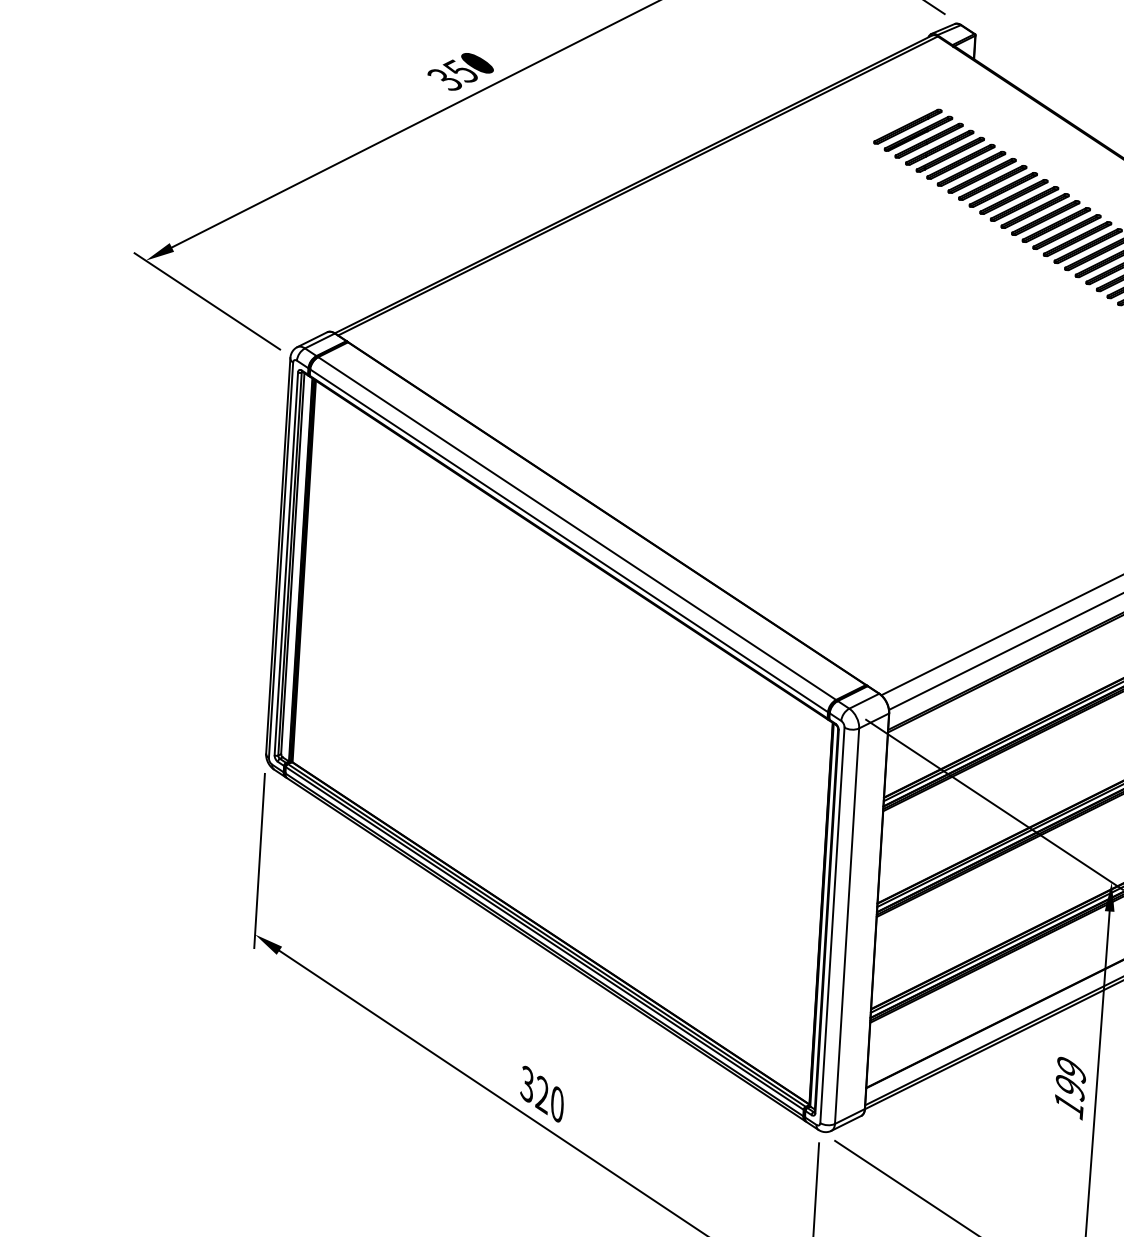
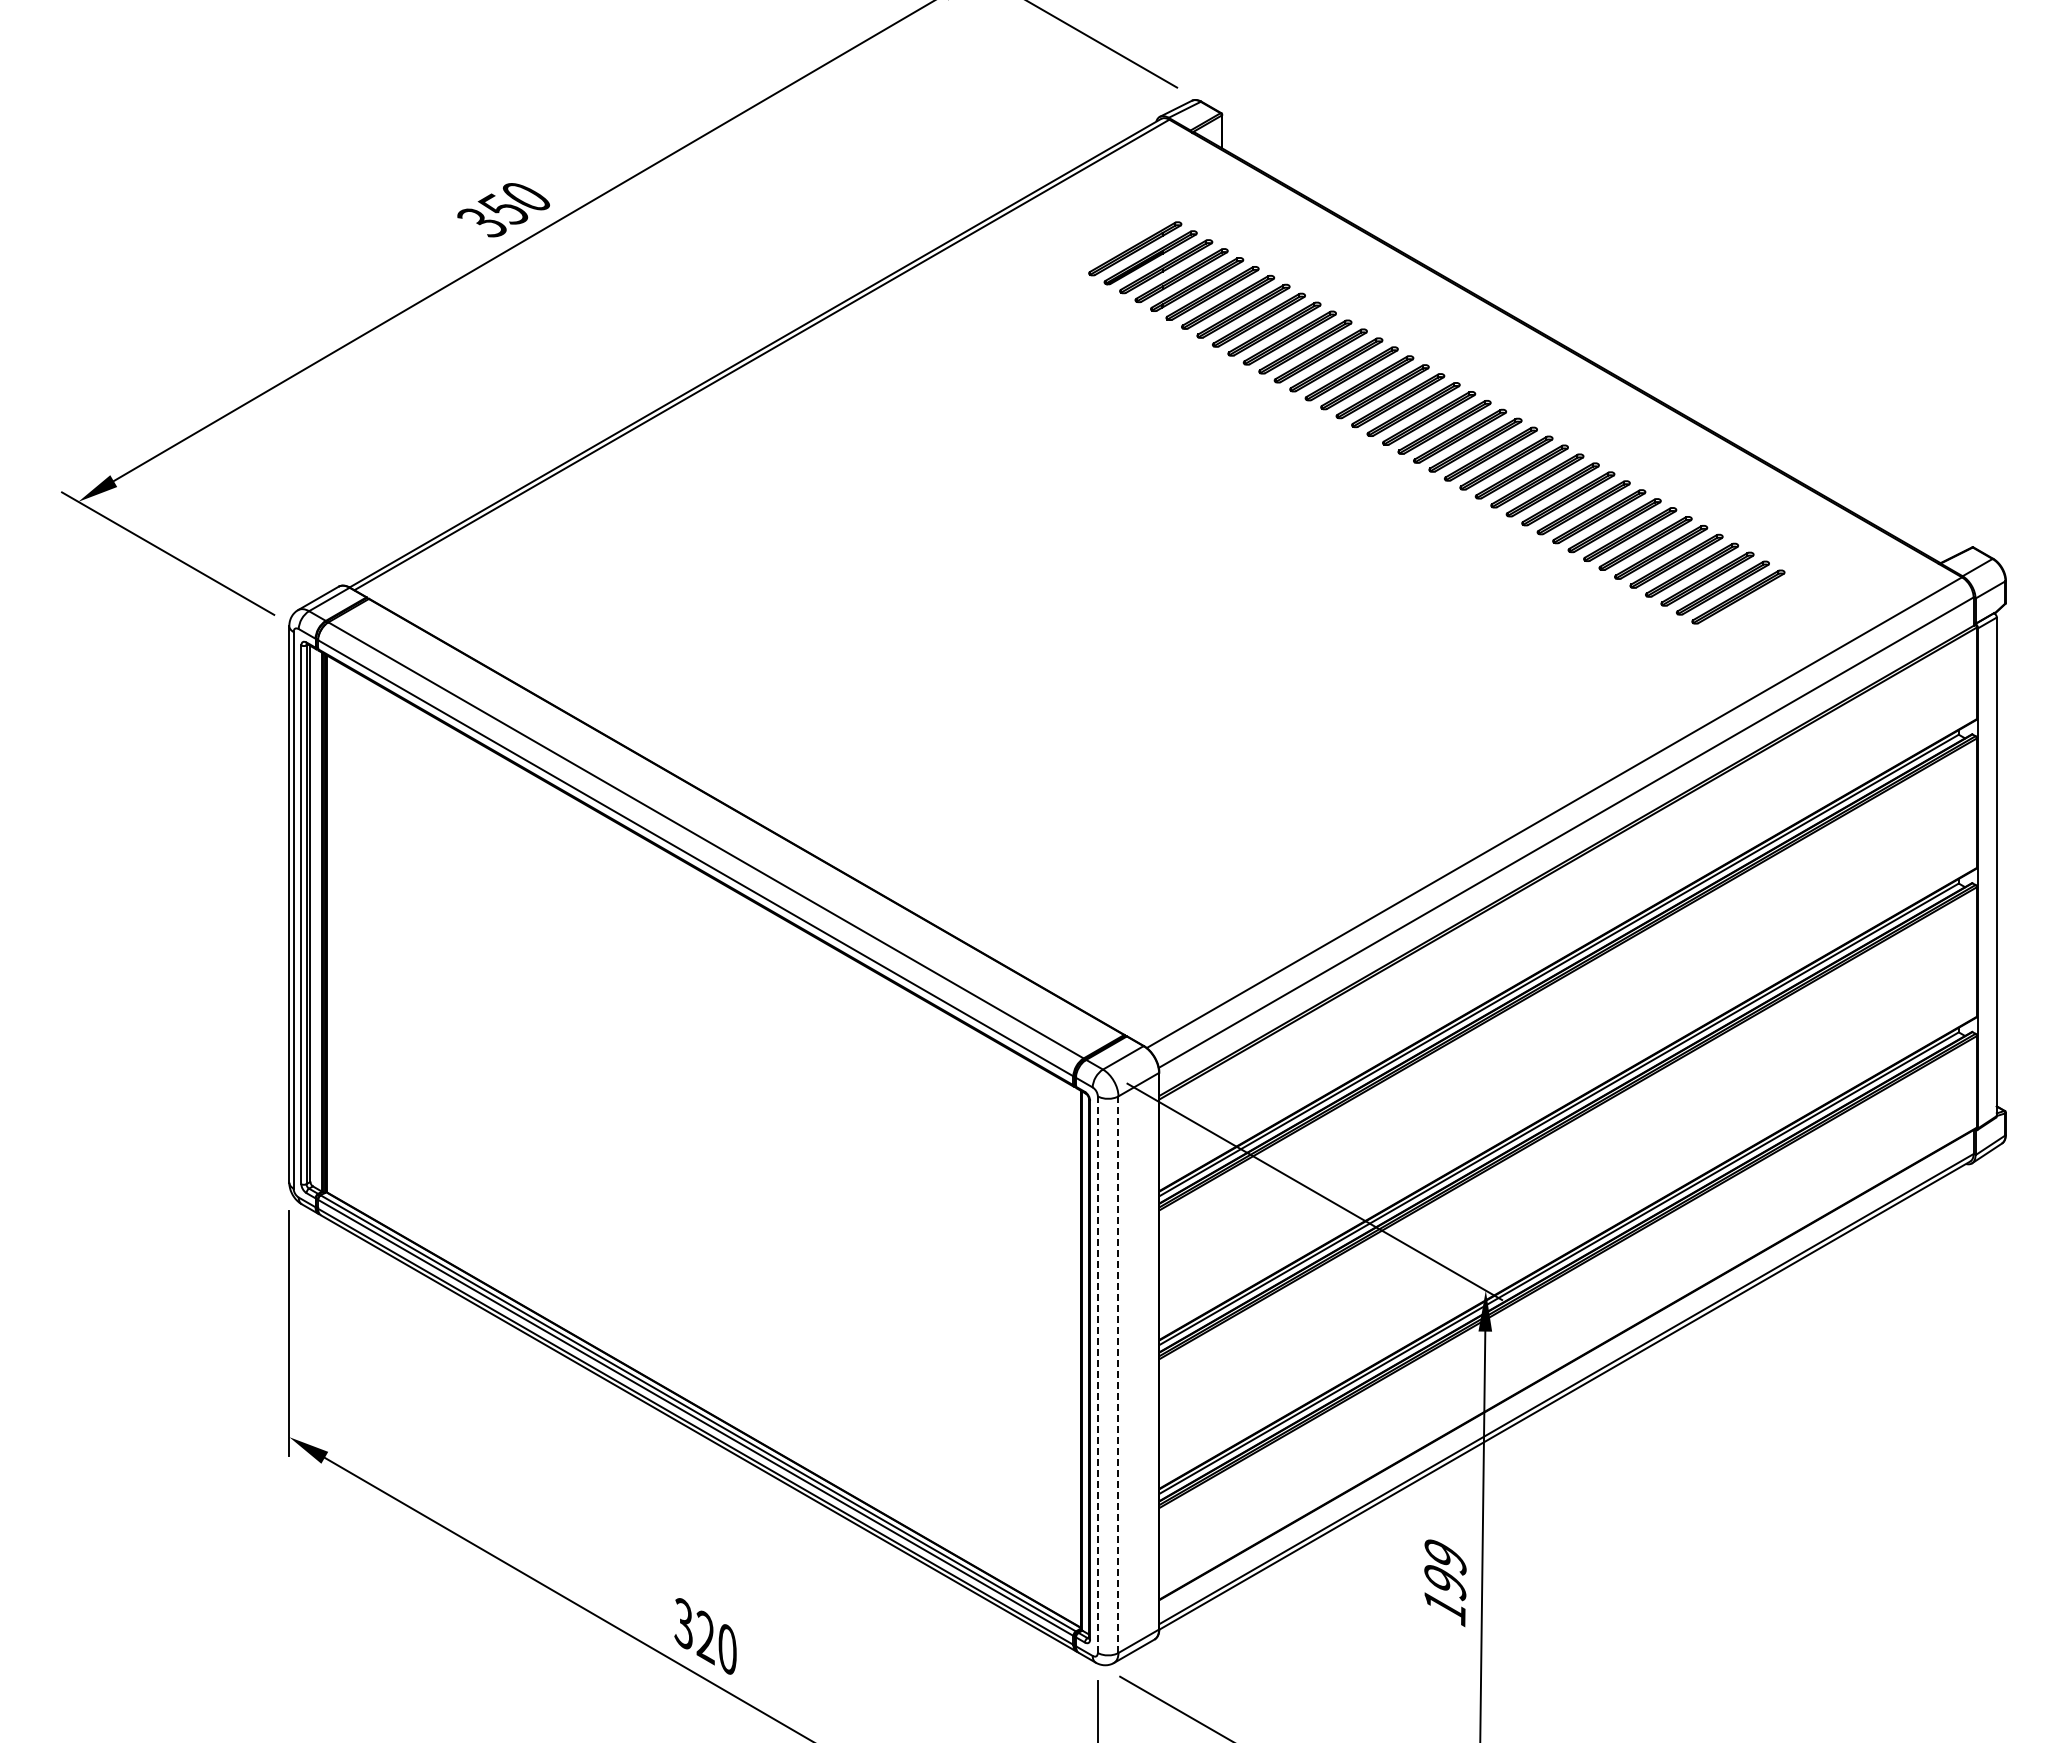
line: (832, 925) -> (1097, 1375), solid -> dashed
line: (847, 926) -> (1118, 1374), solid -> dashed

